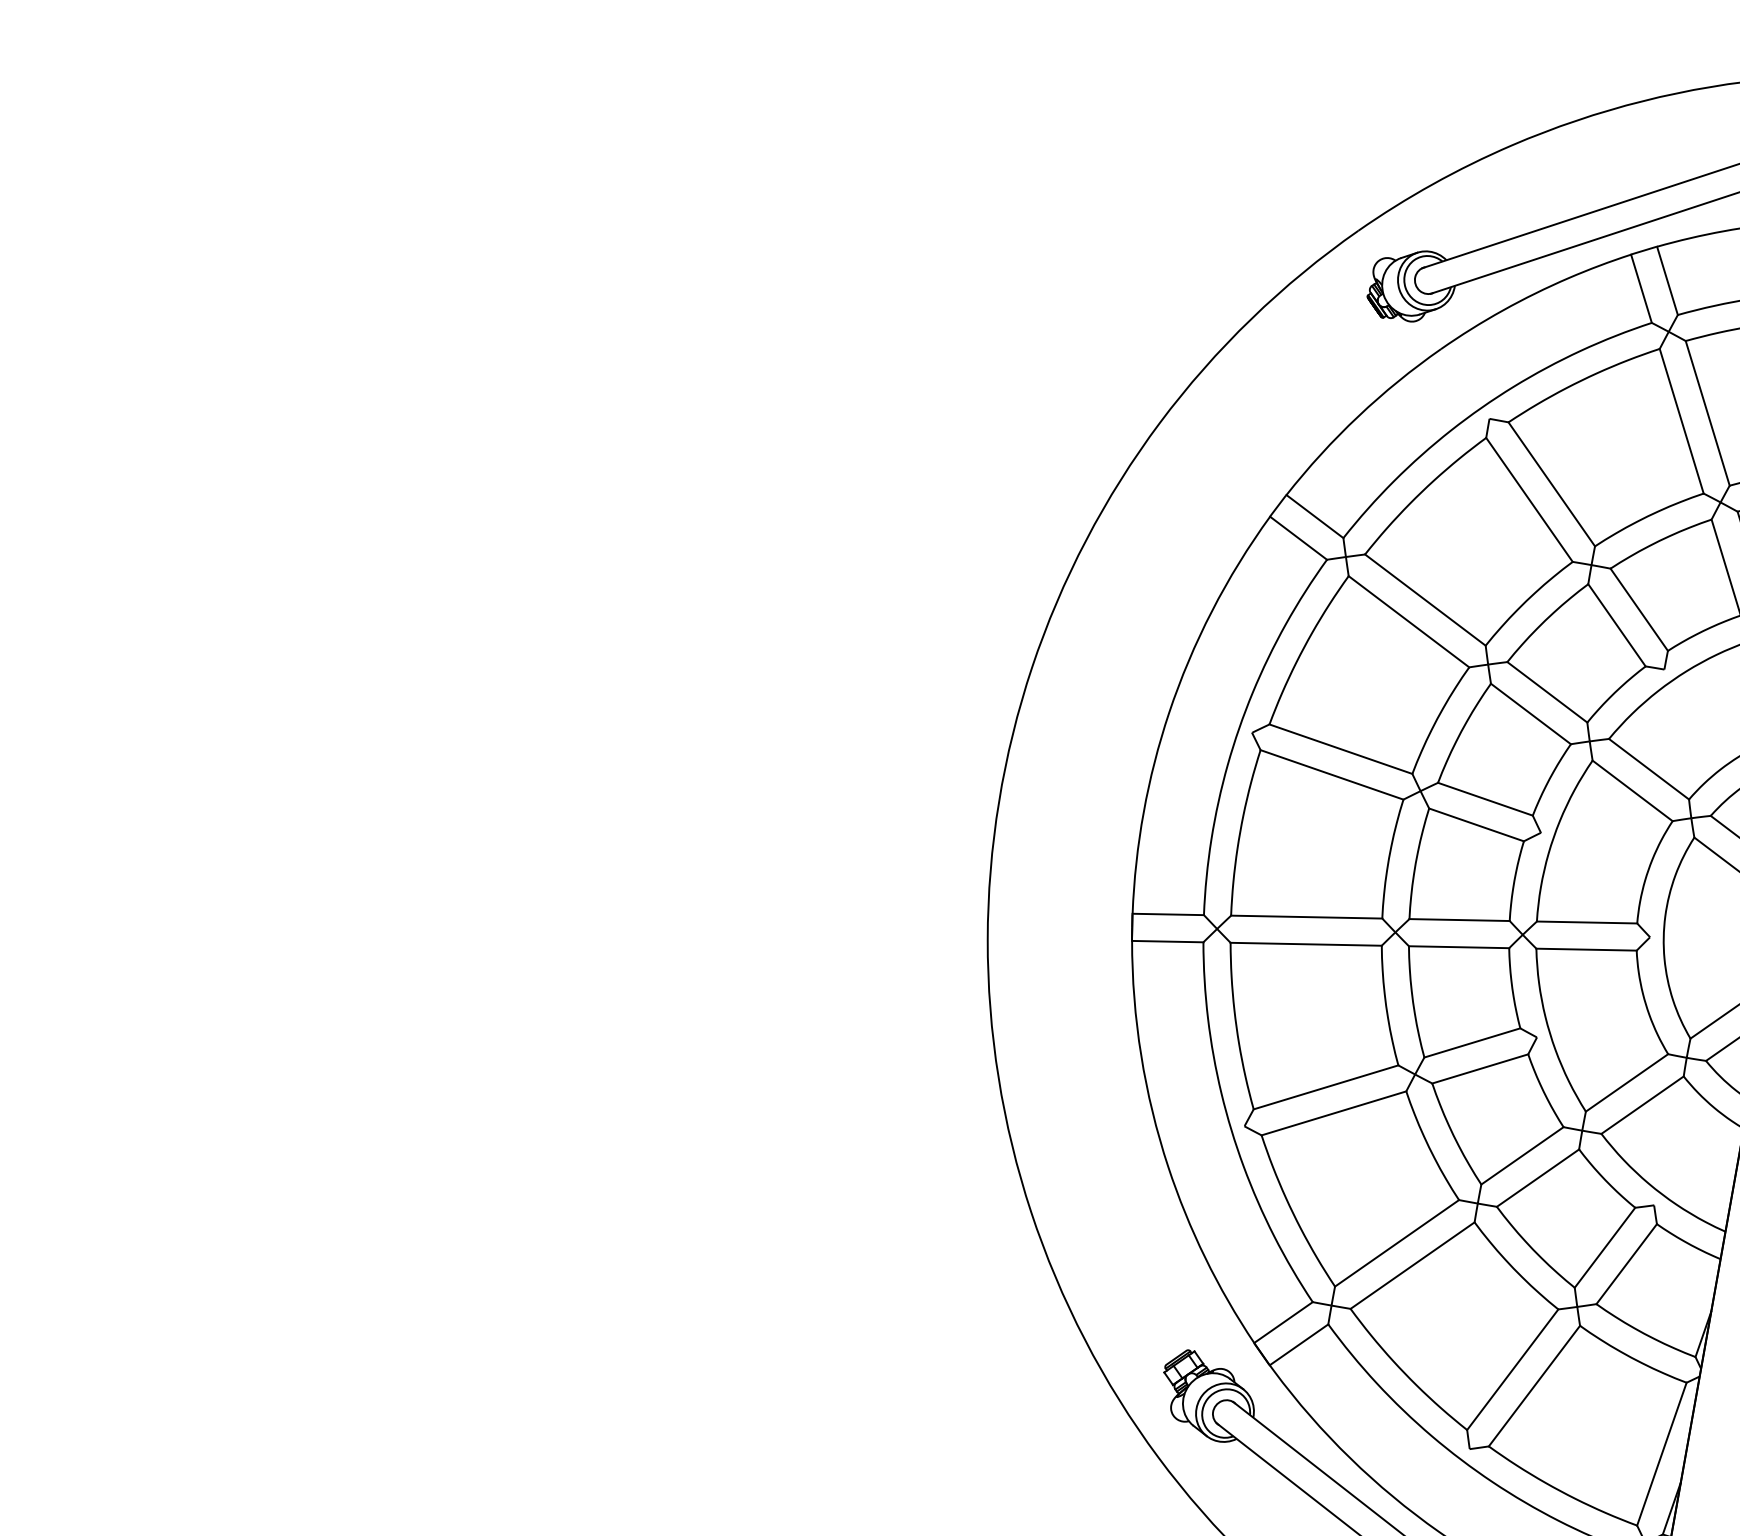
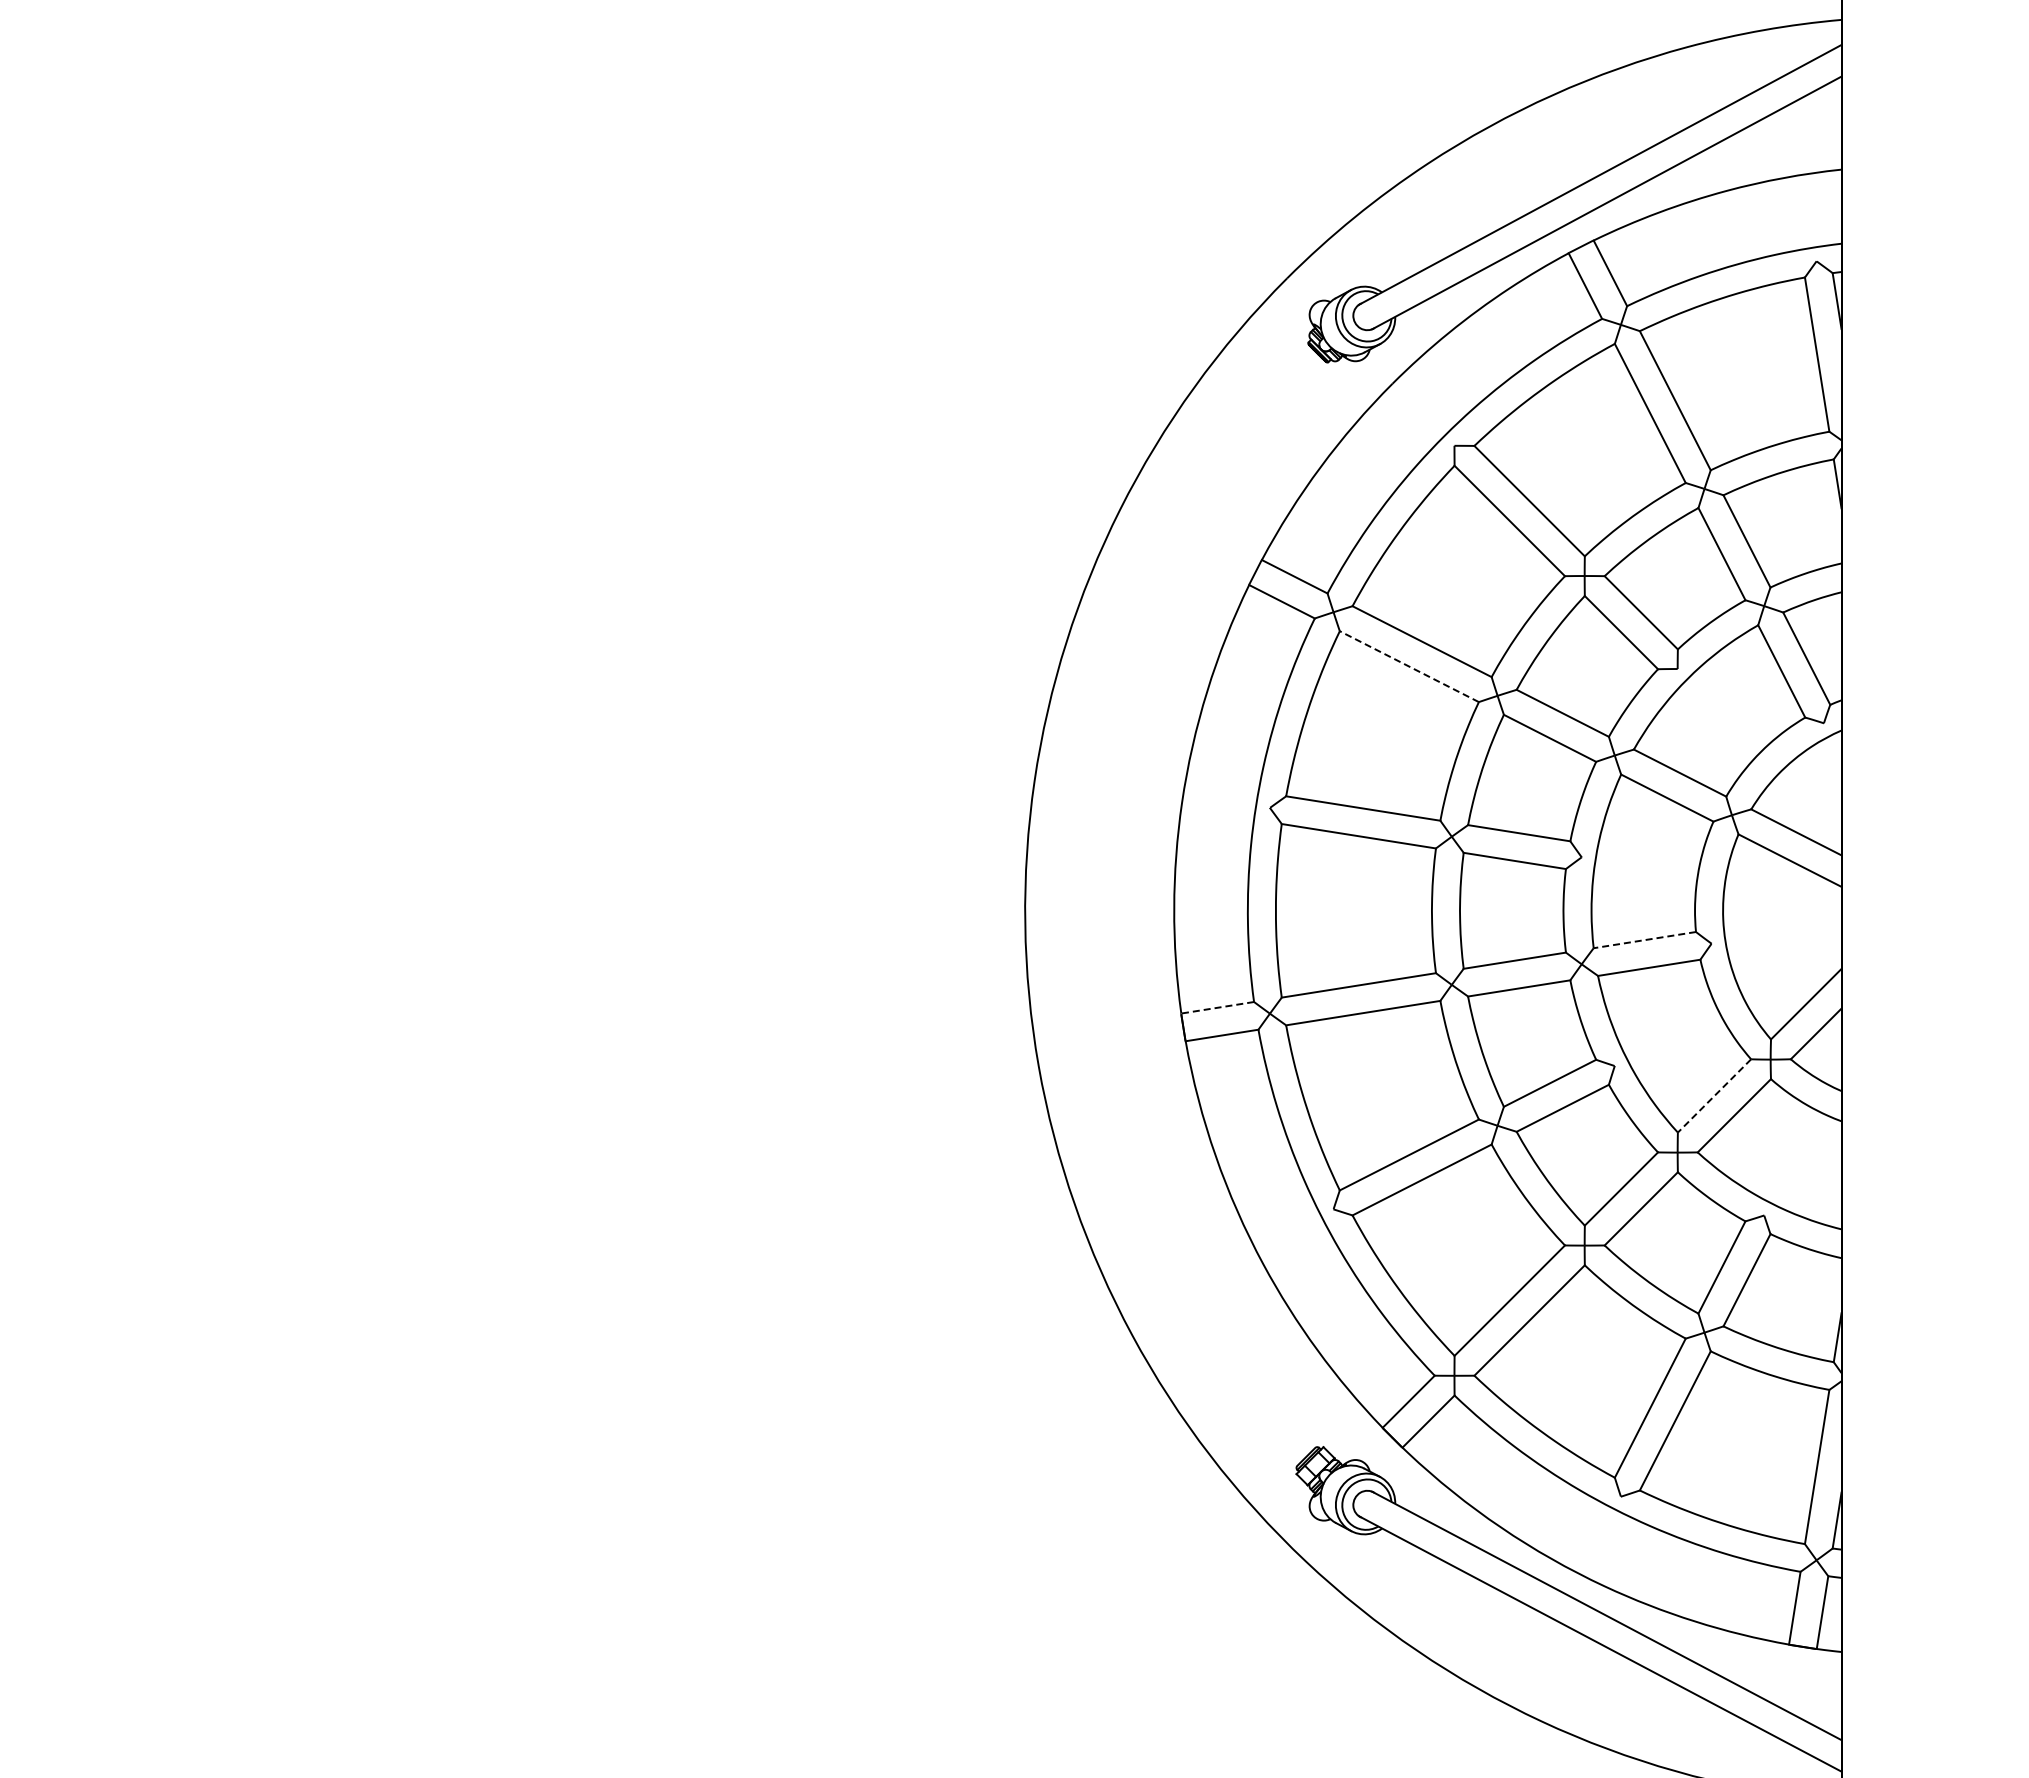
line: (1408, 621) -> (1408, 666), solid -> dashed
line: (1168, 914) -> (1217, 1007), solid -> dashed
line: (1586, 922) -> (1644, 940), solid -> dashed
line: (1627, 1082) -> (1714, 1095), solid -> dashed

